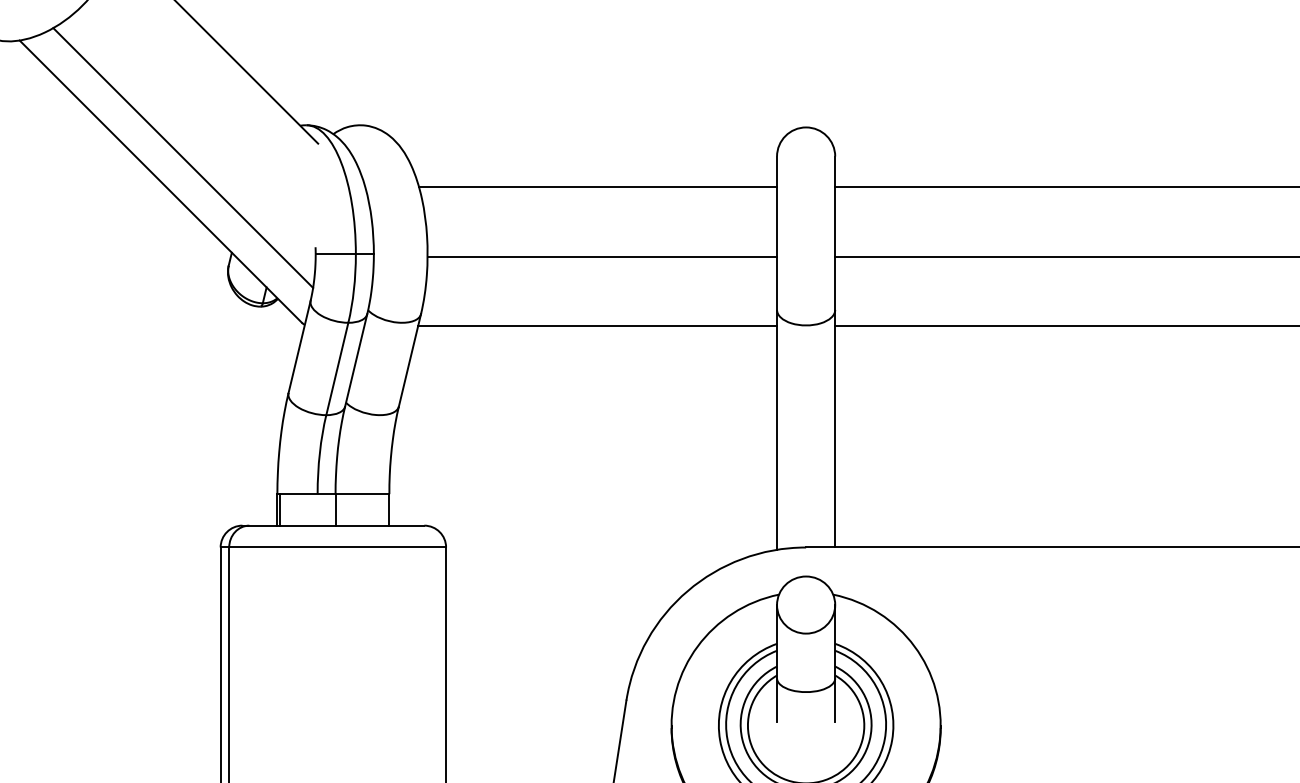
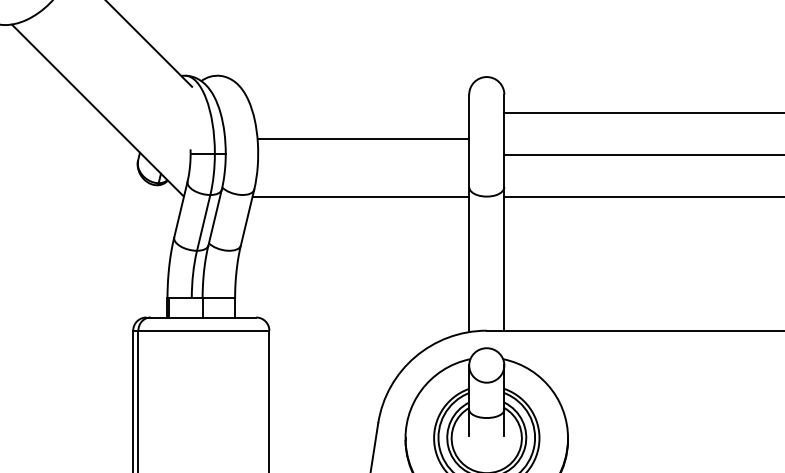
line: (183, 158) -> (110, 95), removed
line: (598, 187) -> (361, 113), removed
line: (601, 257) -> (363, 139), moved

